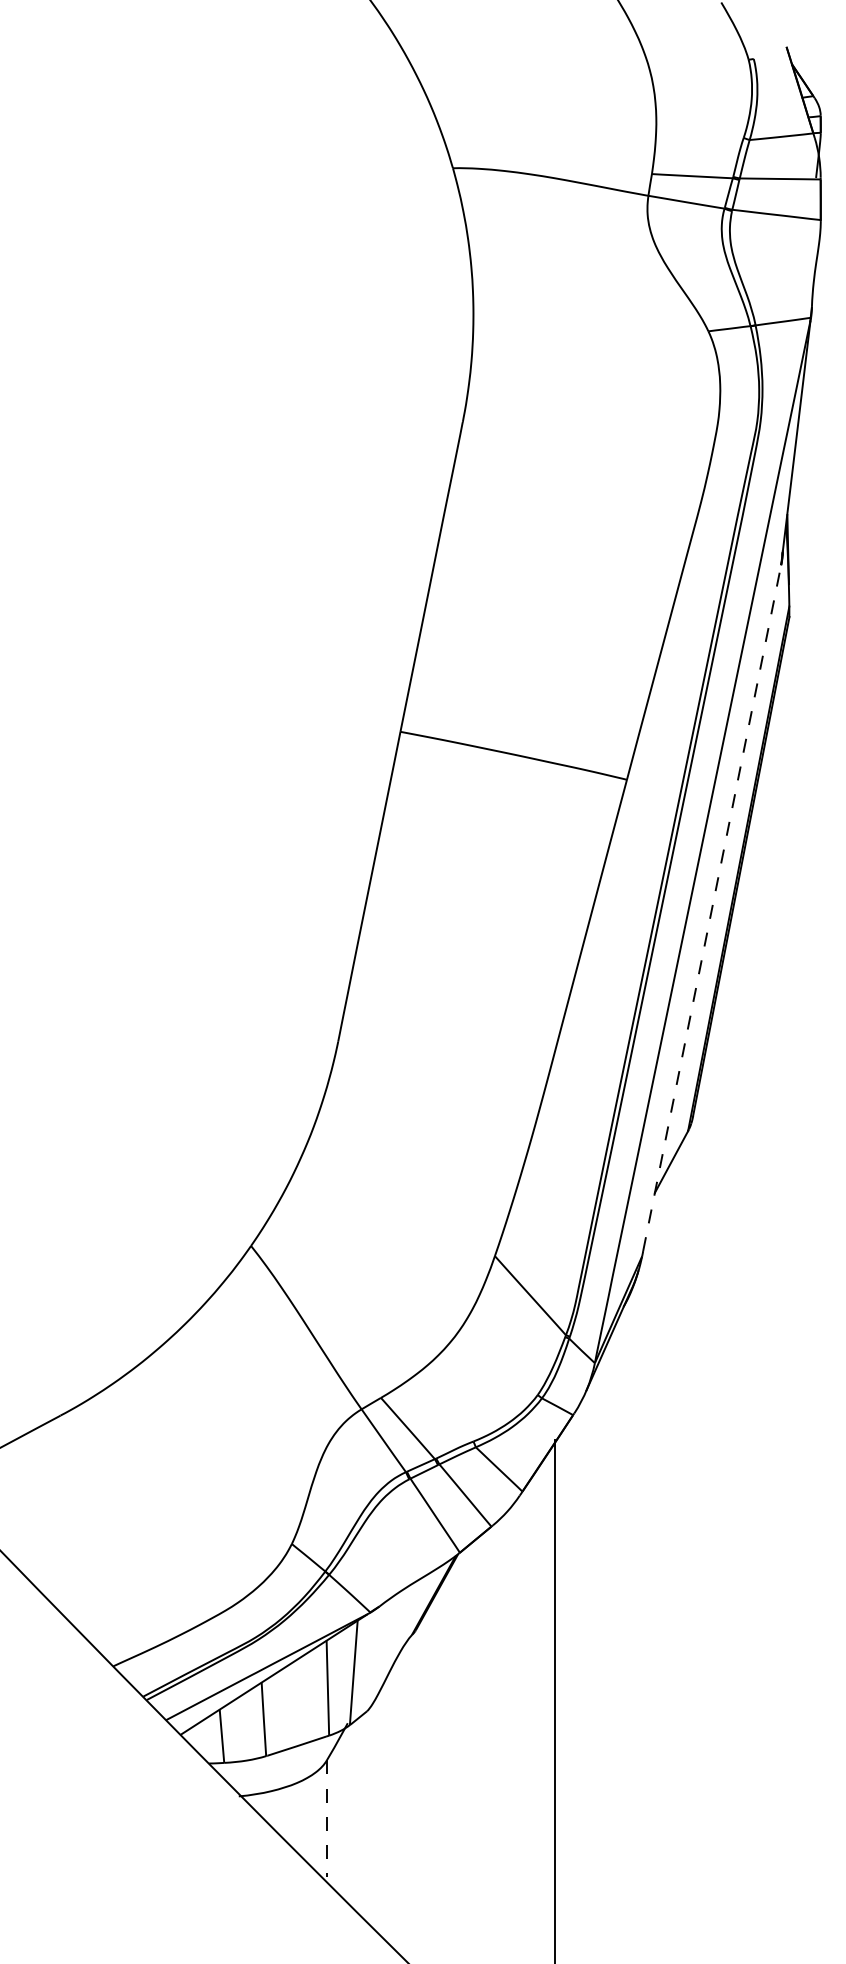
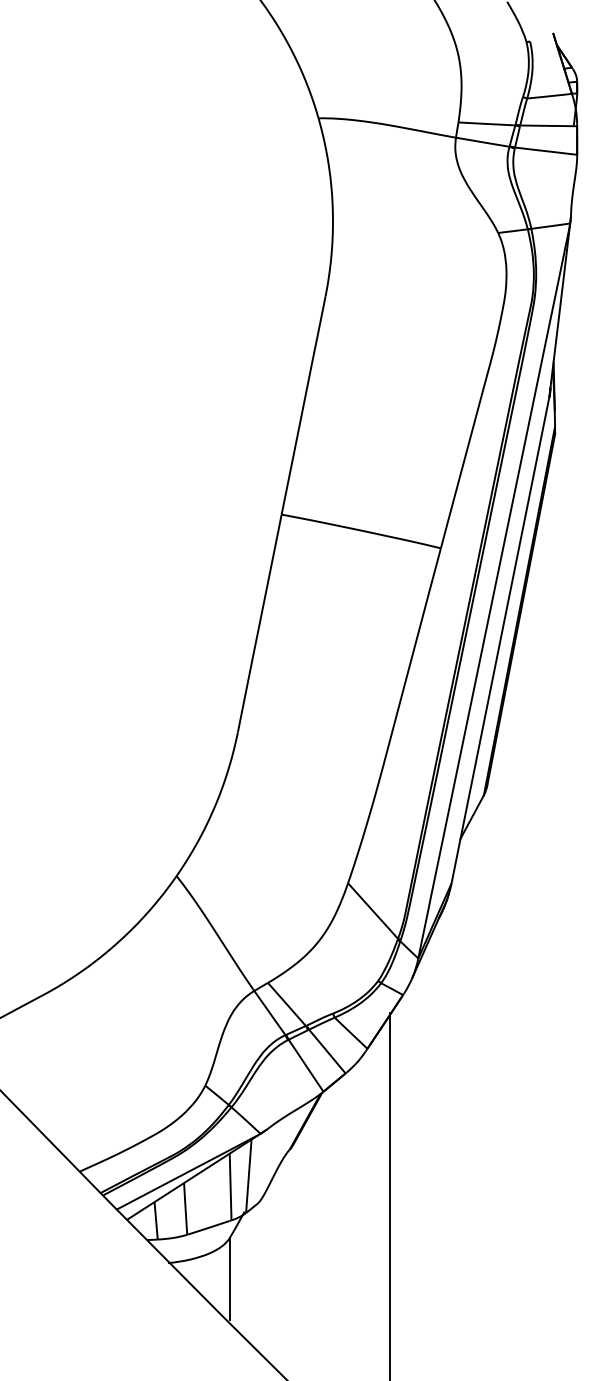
line: (712, 908) -> (501, 638), dashed -> solid
line: (326, 1819) -> (229, 1279), dashed -> solid

